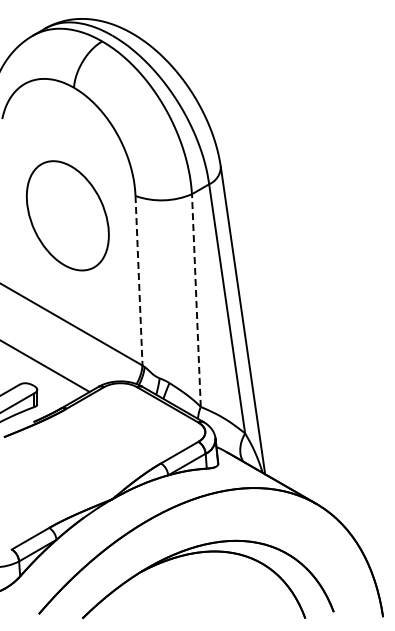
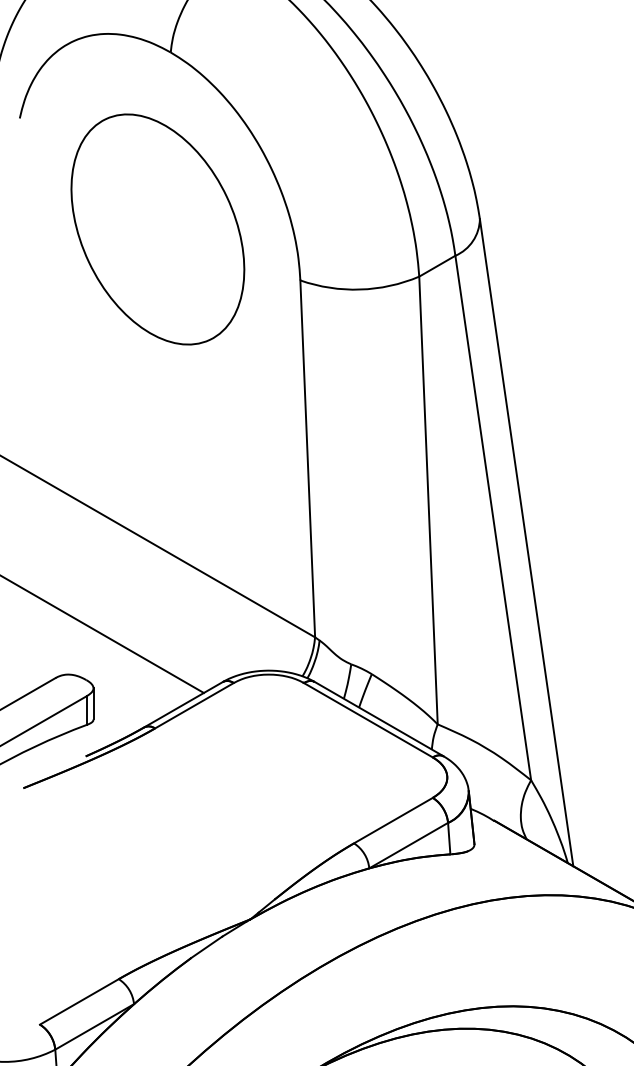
part: (67, 215) -> (157, 228), moved
line: (139, 280) -> (308, 458), dashed -> solid
line: (196, 300) -> (428, 500), dashed -> solid

